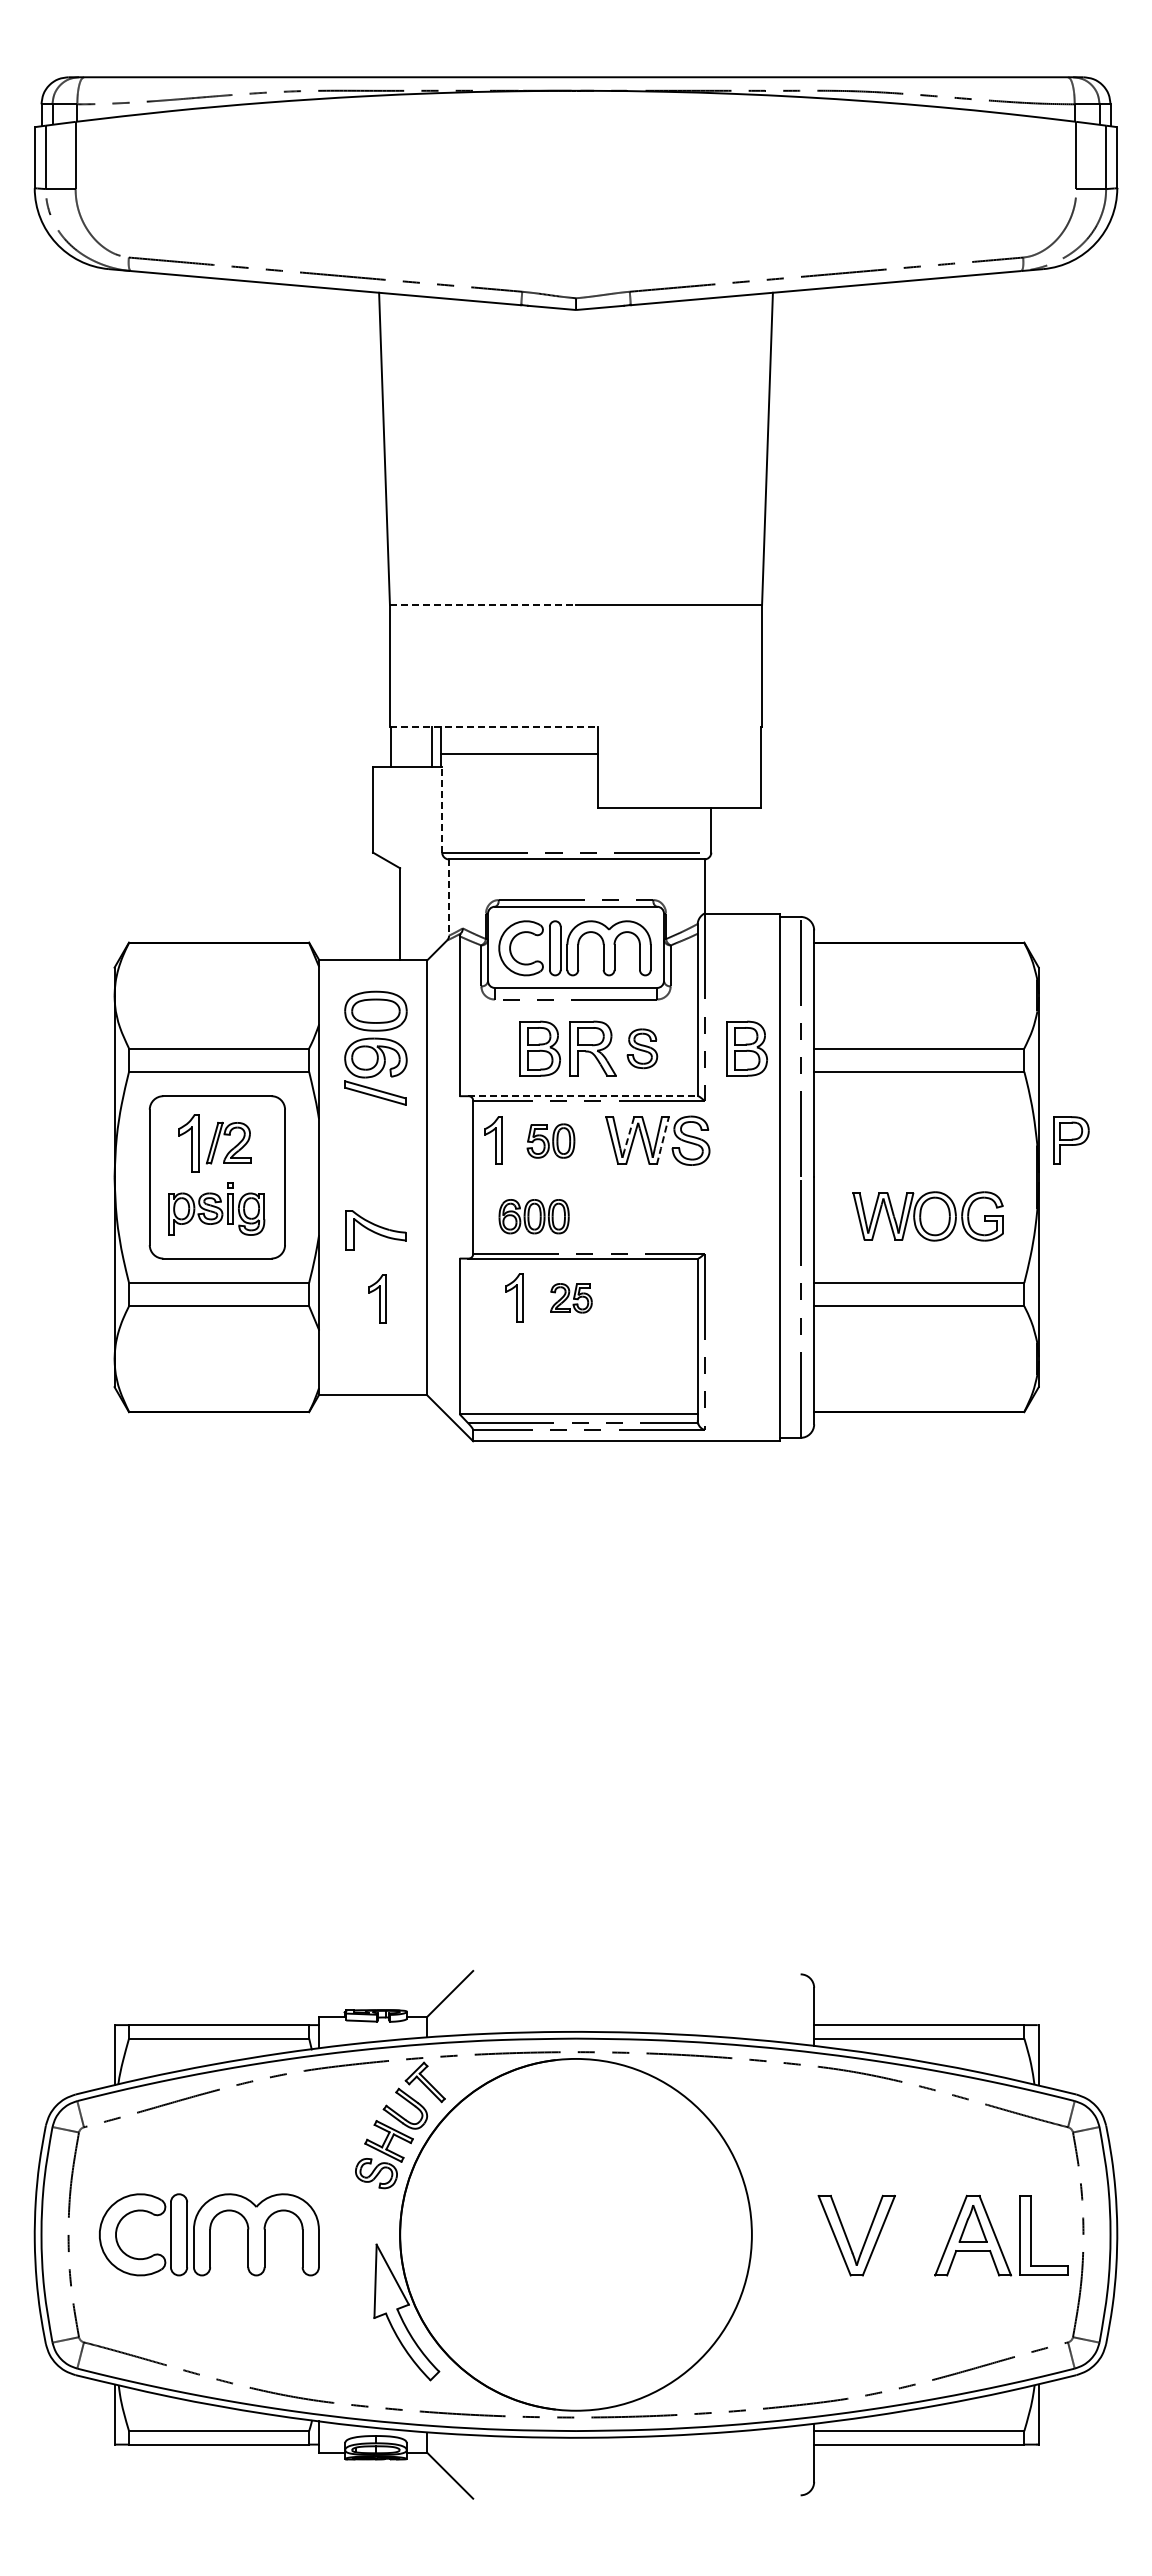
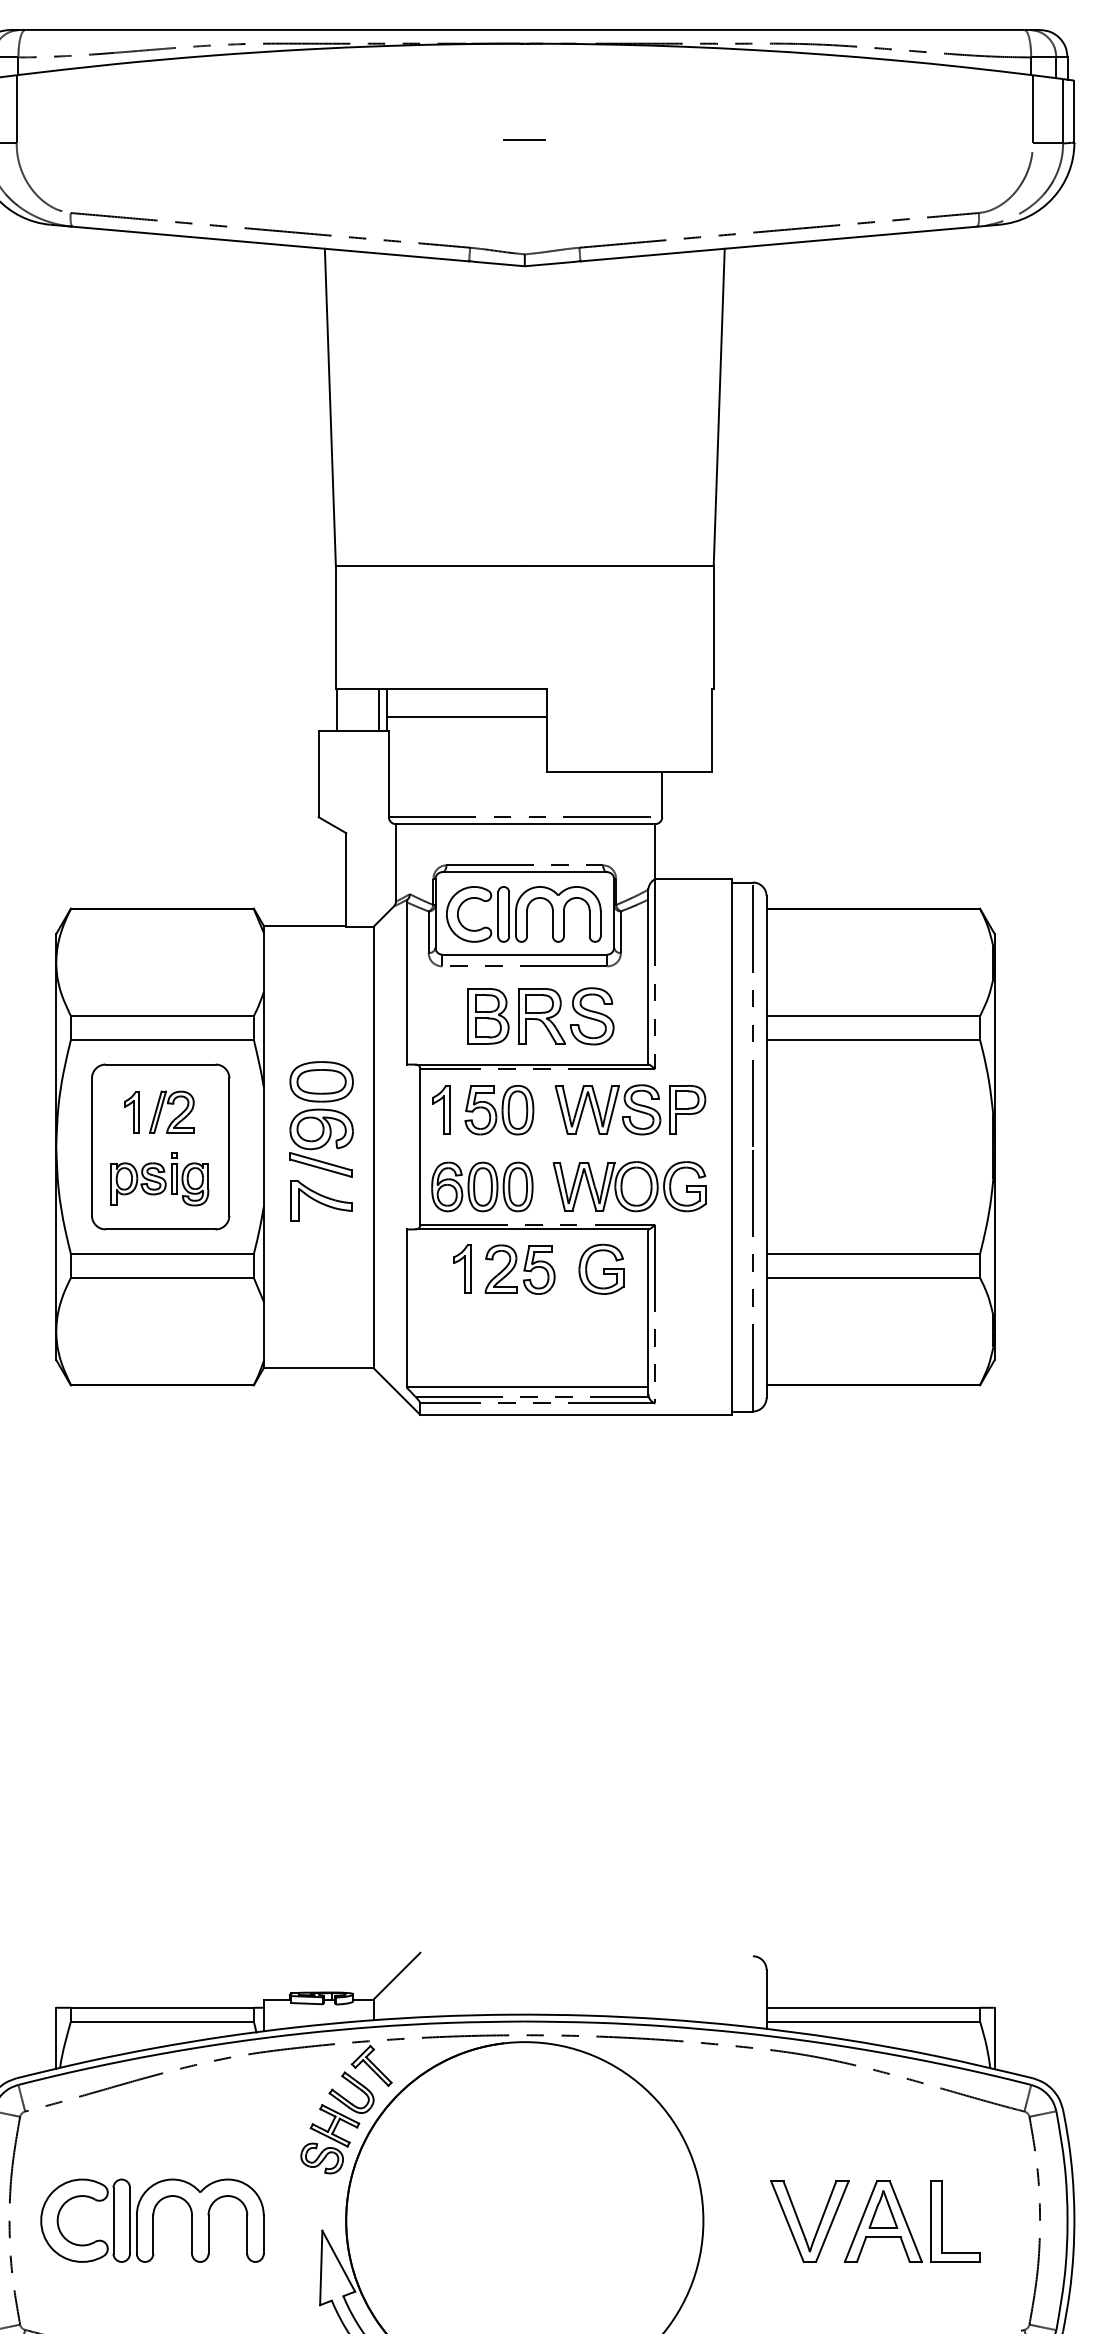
line: (575, 185) -> (524, 139), added
line: (483, 605) -> (430, 566), dashed -> solid
line: (493, 726) -> (441, 689), dashed -> solid
line: (442, 810) -> (389, 774), dashed -> solid
line: (449, 898) -> (396, 863), dashed -> solid
part: (375, 1047) -> (321, 1118), moved
part: (642, 1048) -> (592, 1016), size x1.43
part: (746, 1048) -> (697, 1016), removed
line: (583, 1096) -> (532, 1064), dashed -> solid
line: (629, 1133) -> (579, 1102), dashed -> solid
part: (550, 1140) -> (498, 1109), size x1.43
line: (663, 1140) -> (613, 1109), dashed -> solid
part: (1071, 1140) -> (687, 1109), moved
part: (188, 1142) -> (131, 1111), size x0.71
part: (533, 1216) -> (481, 1186), size x1.43
part: (927, 1216) -> (628, 1186), moved
part: (650, 1297) -> (600, 1268), added
part: (377, 1298) -> (323, 1269), removed
part: (571, 1298) -> (520, 1269), size x1.67
part: (1001, 2235) -> (912, 2221), moved

